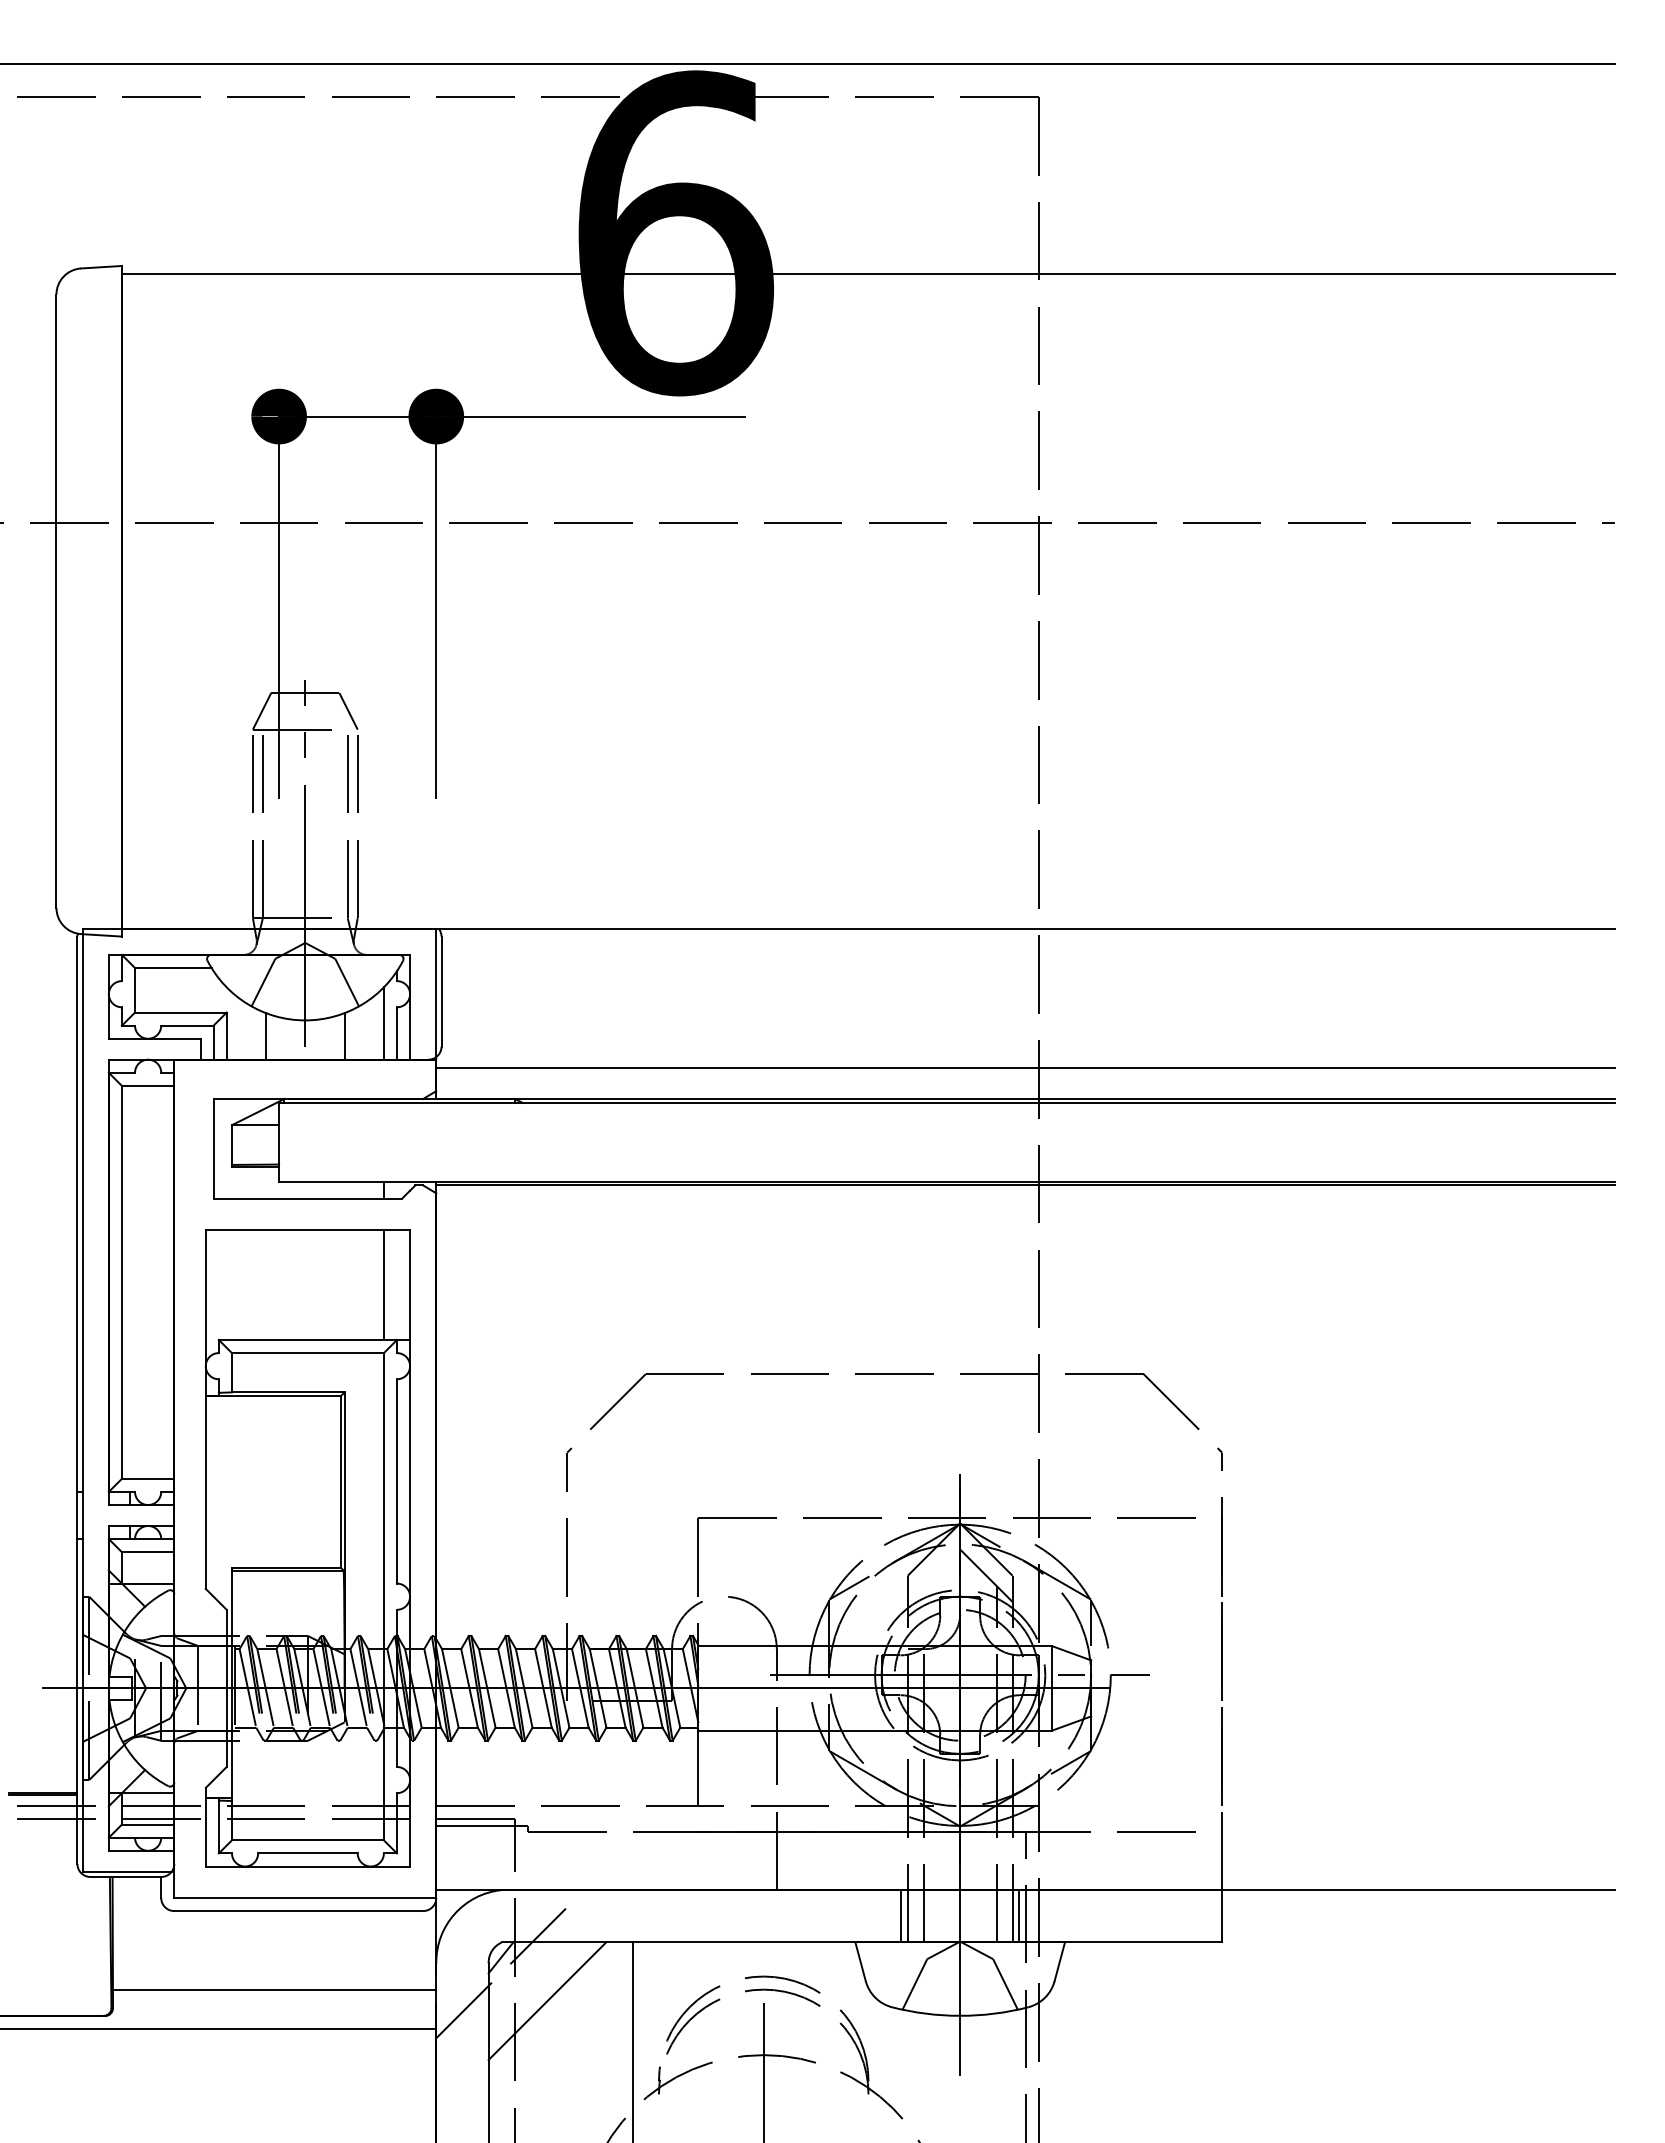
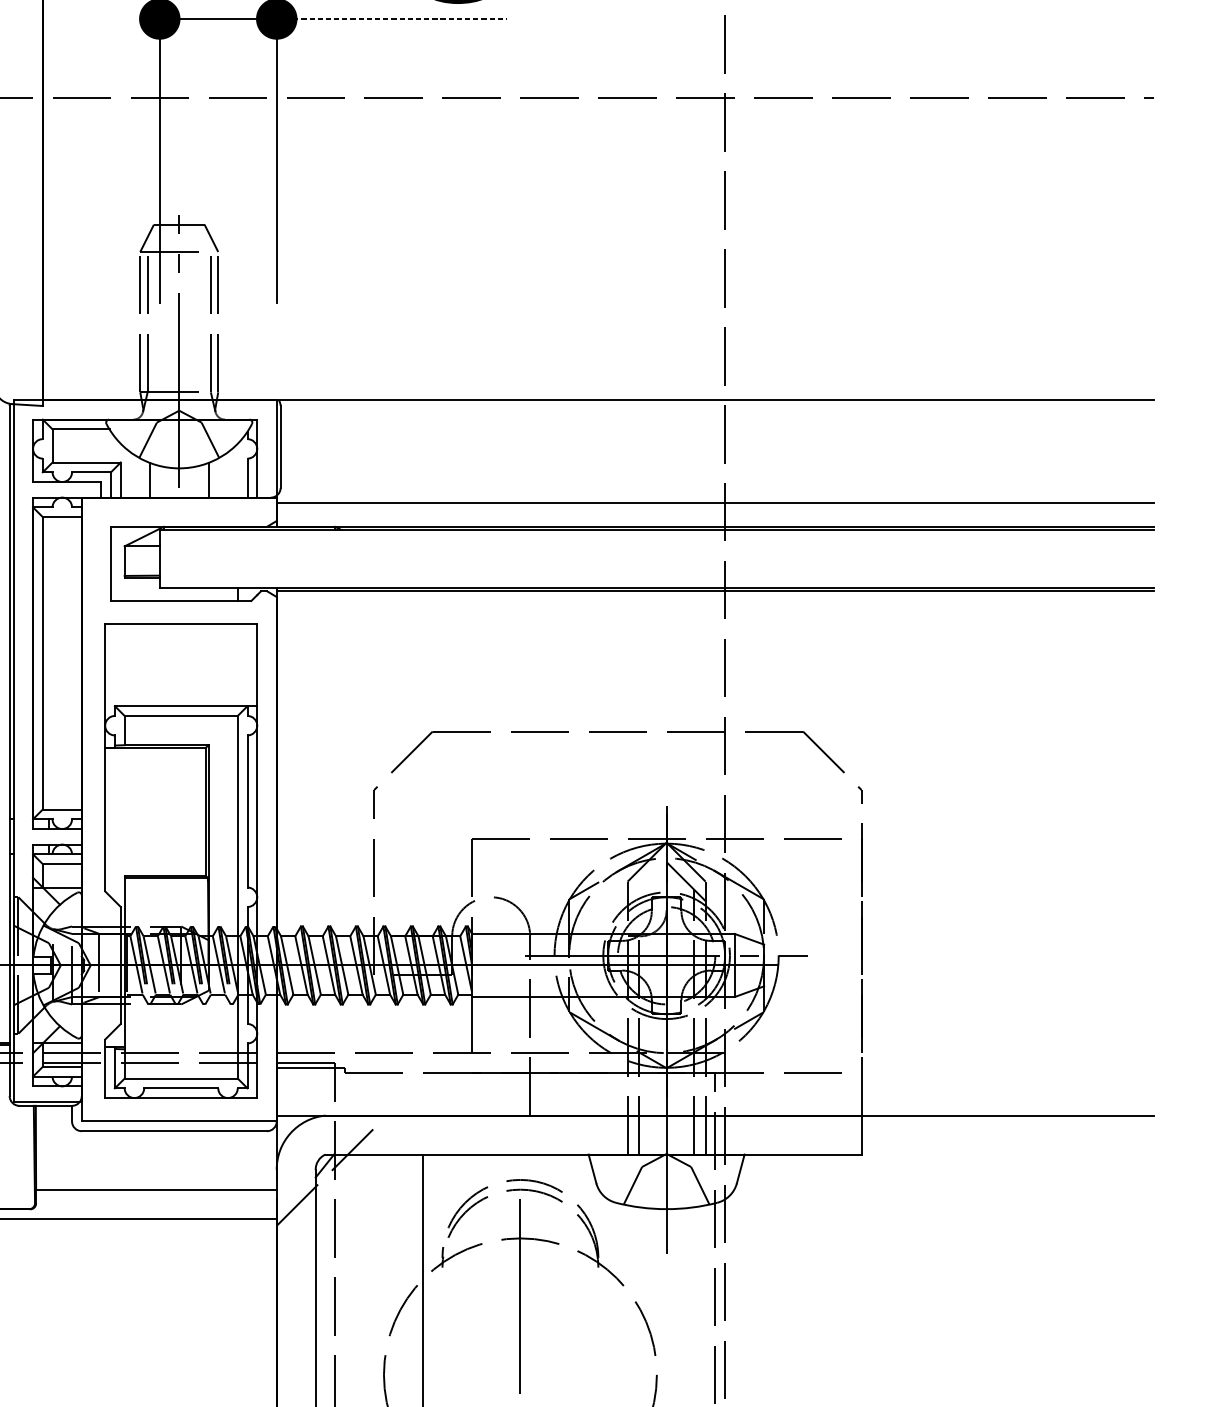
line: (590, 416) -> (391, 18), solid -> dashed
line: (383, 1023) -> (237, 470), removed
line: (383, 1284) -> (237, 664), removed
line: (901, 1916) -> (622, 1135), removed
line: (1019, 1916) -> (710, 1135), removed
line: (547, 2000) -> (359, 1197), removed

